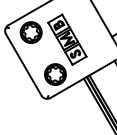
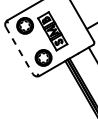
line: (23, 64) -> (19, 50), solid -> dashed

